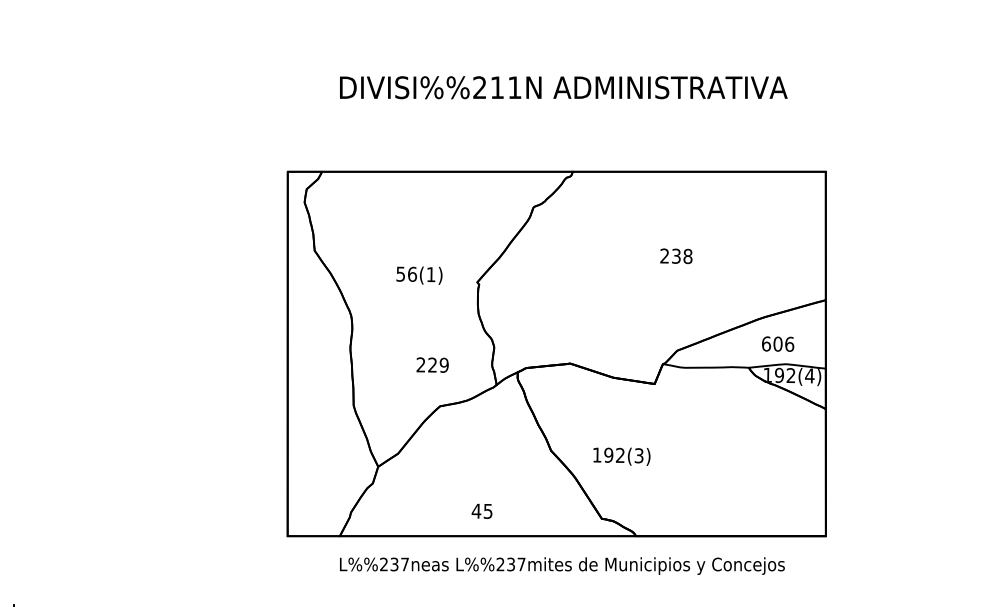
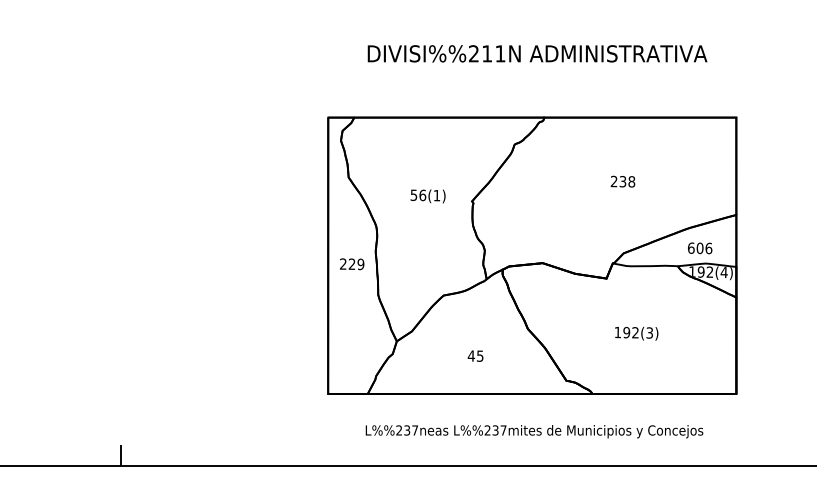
text: (433, 365) -> (352, 264), moved
text: (621, 456) -> (636, 333), moved
text: (481, 510) -> (475, 355), moved
text: (562, 565) -> (534, 431), moved

